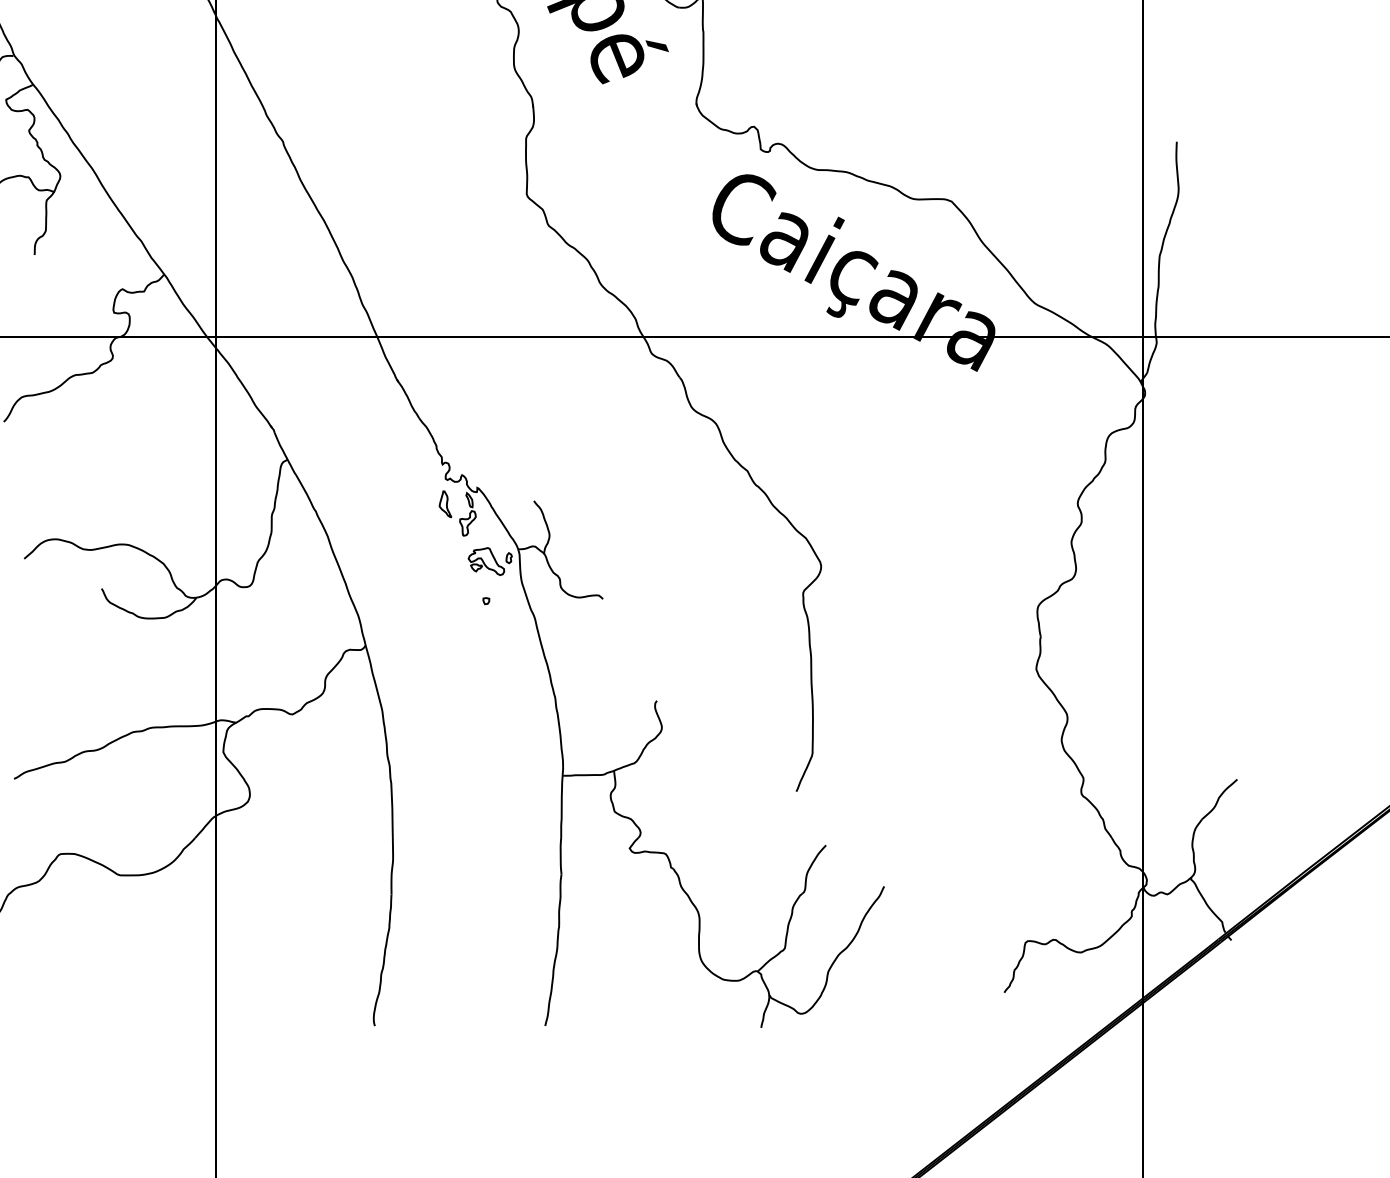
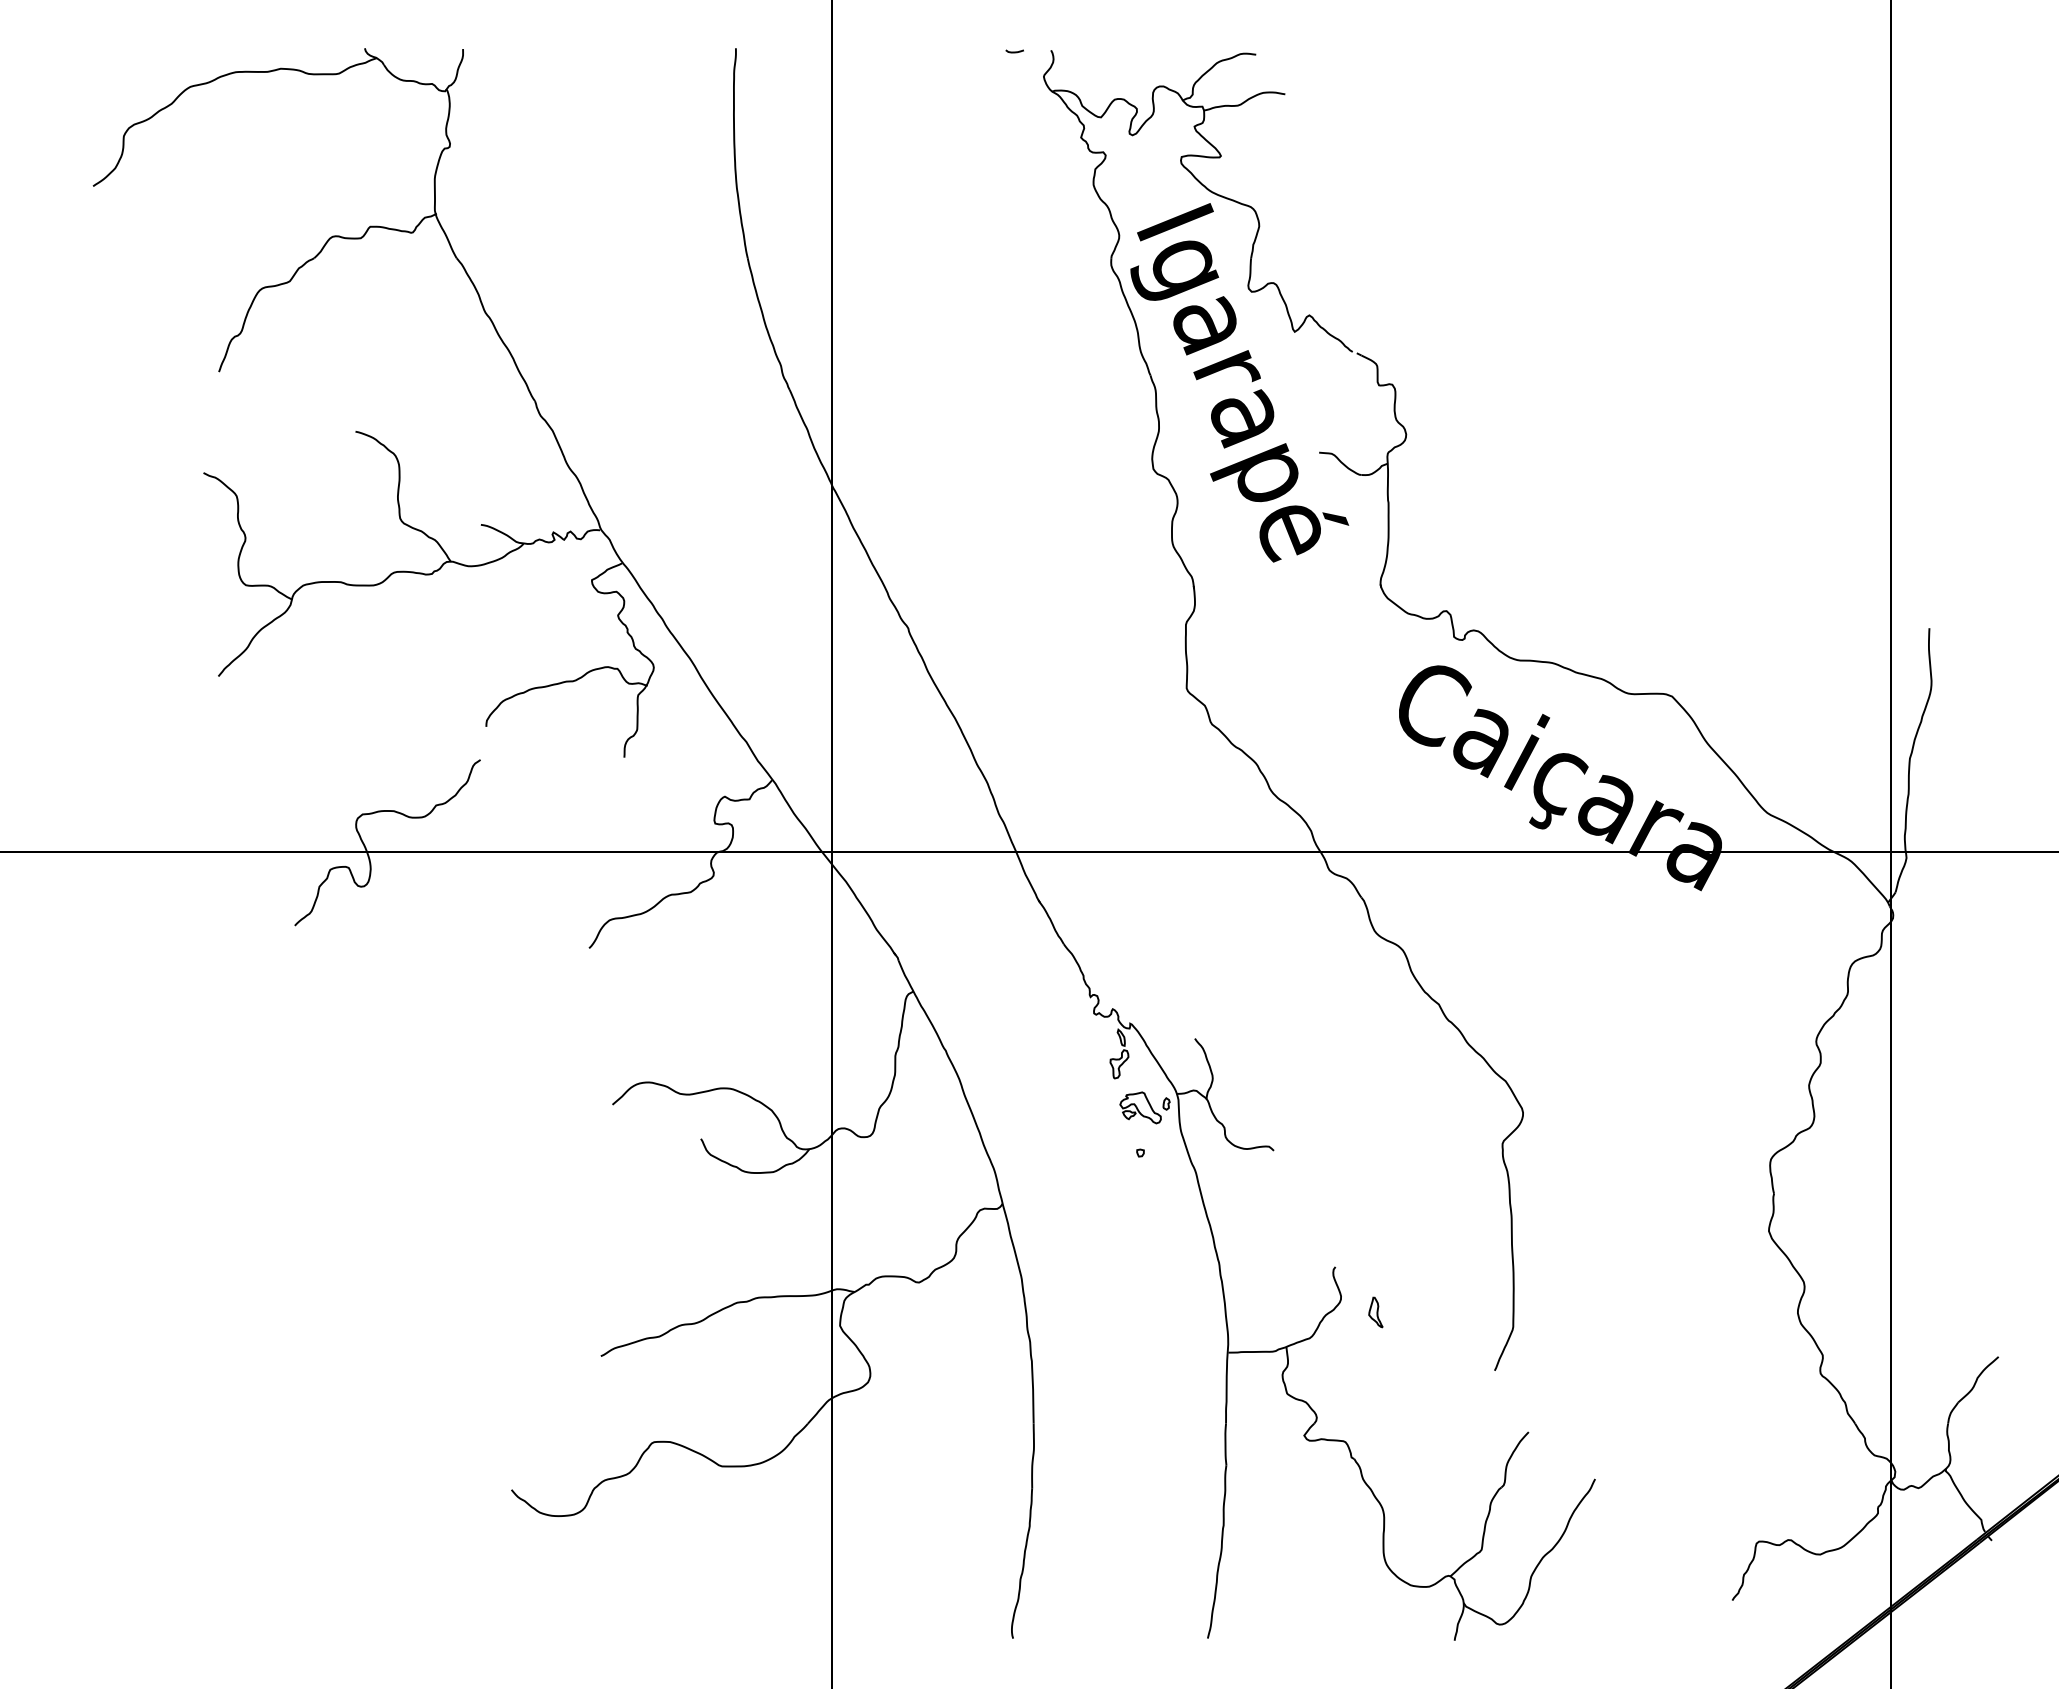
part: (445, 504) -> (1375, 1312), moved

